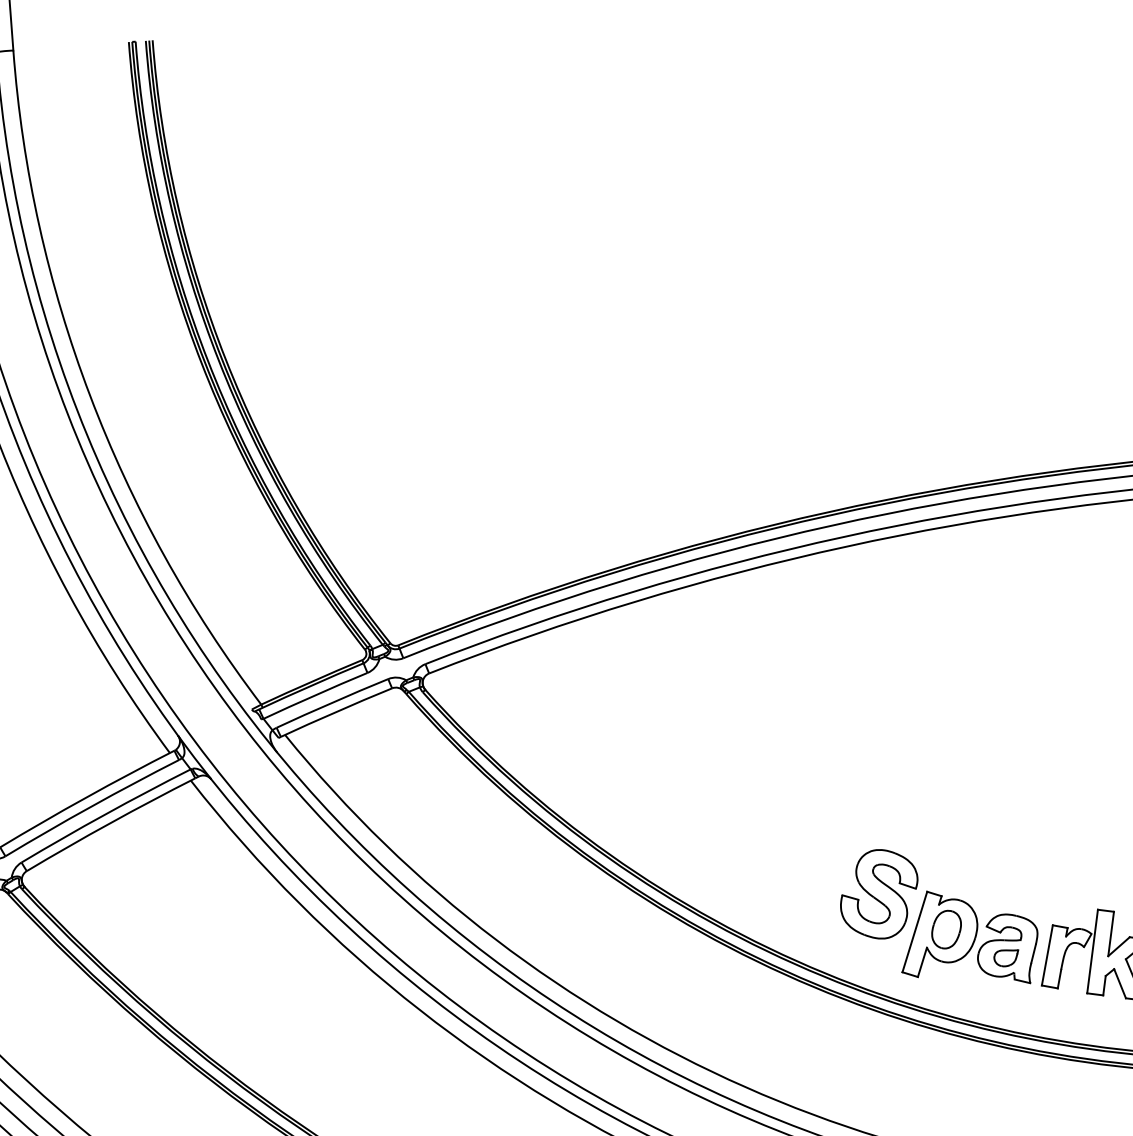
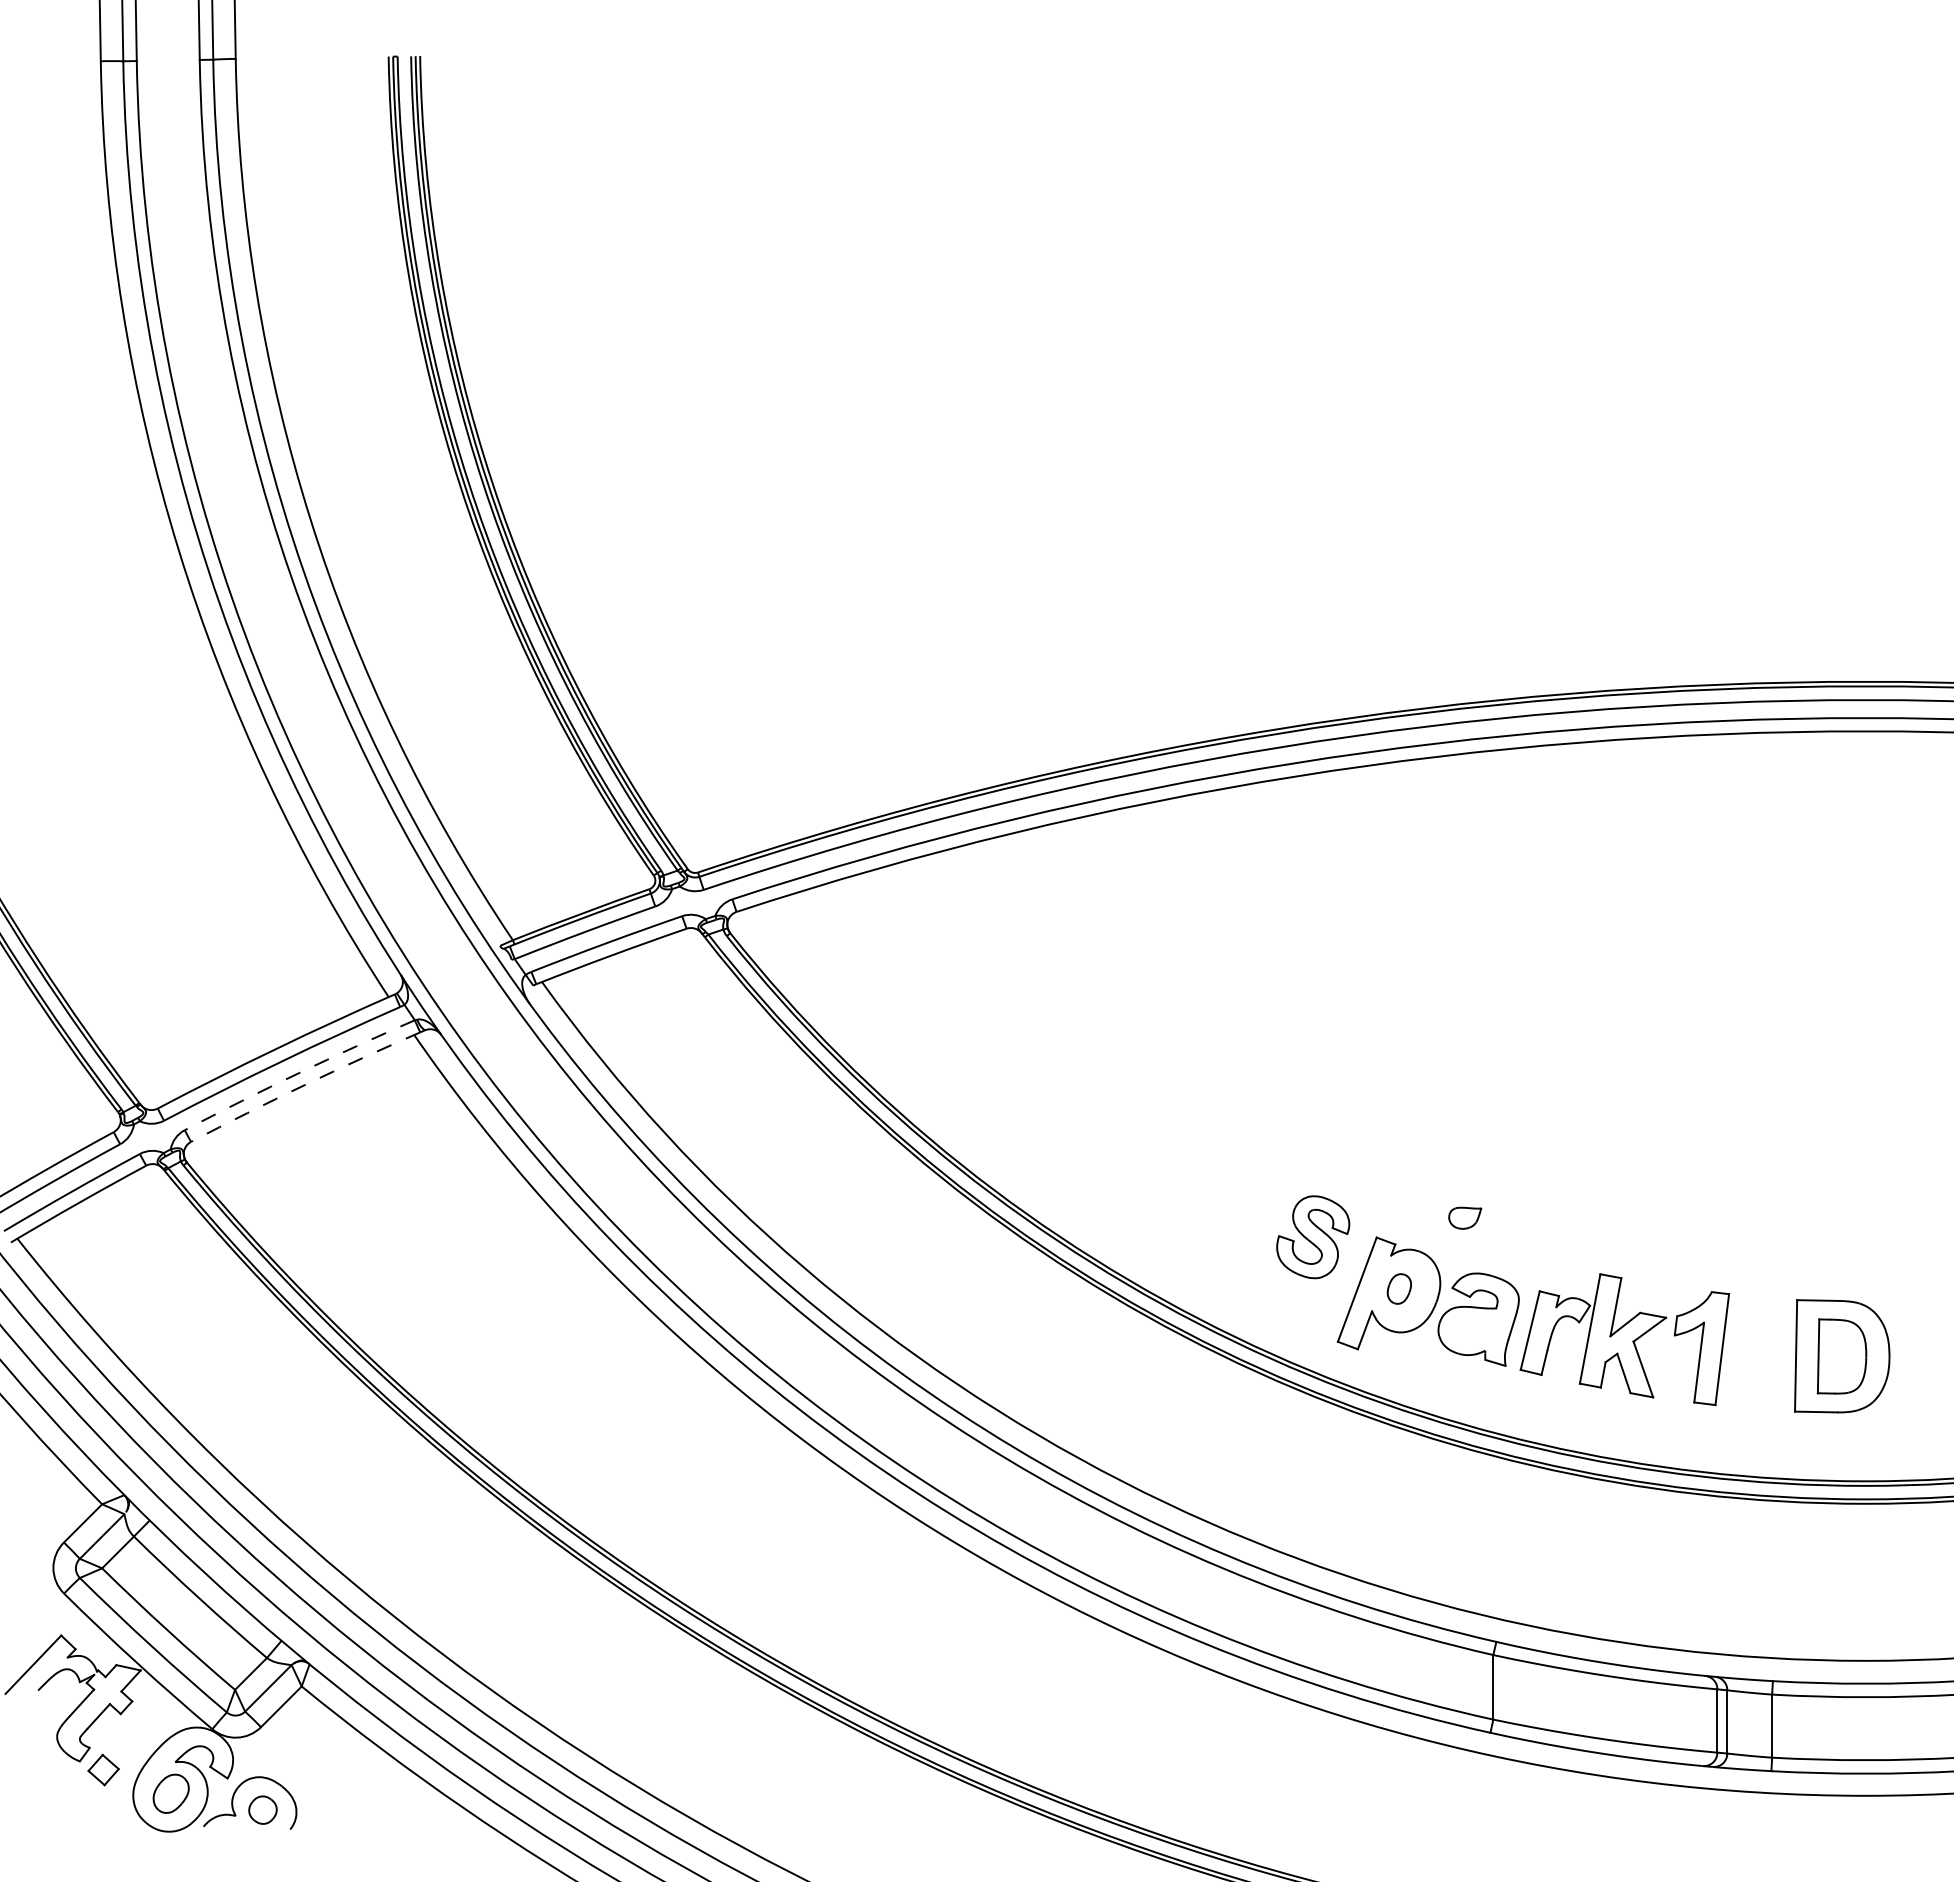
arc: (105, 814) -> (298, 1073), solid -> dashed
arc: (110, 823) -> (304, 1085), solid -> dashed
part: (878, 893) -> (1312, 1236), size x0.7
part: (946, 929) -> (1399, 1288), size x0.6
part: (1006, 957) -> (1465, 1217), moved

